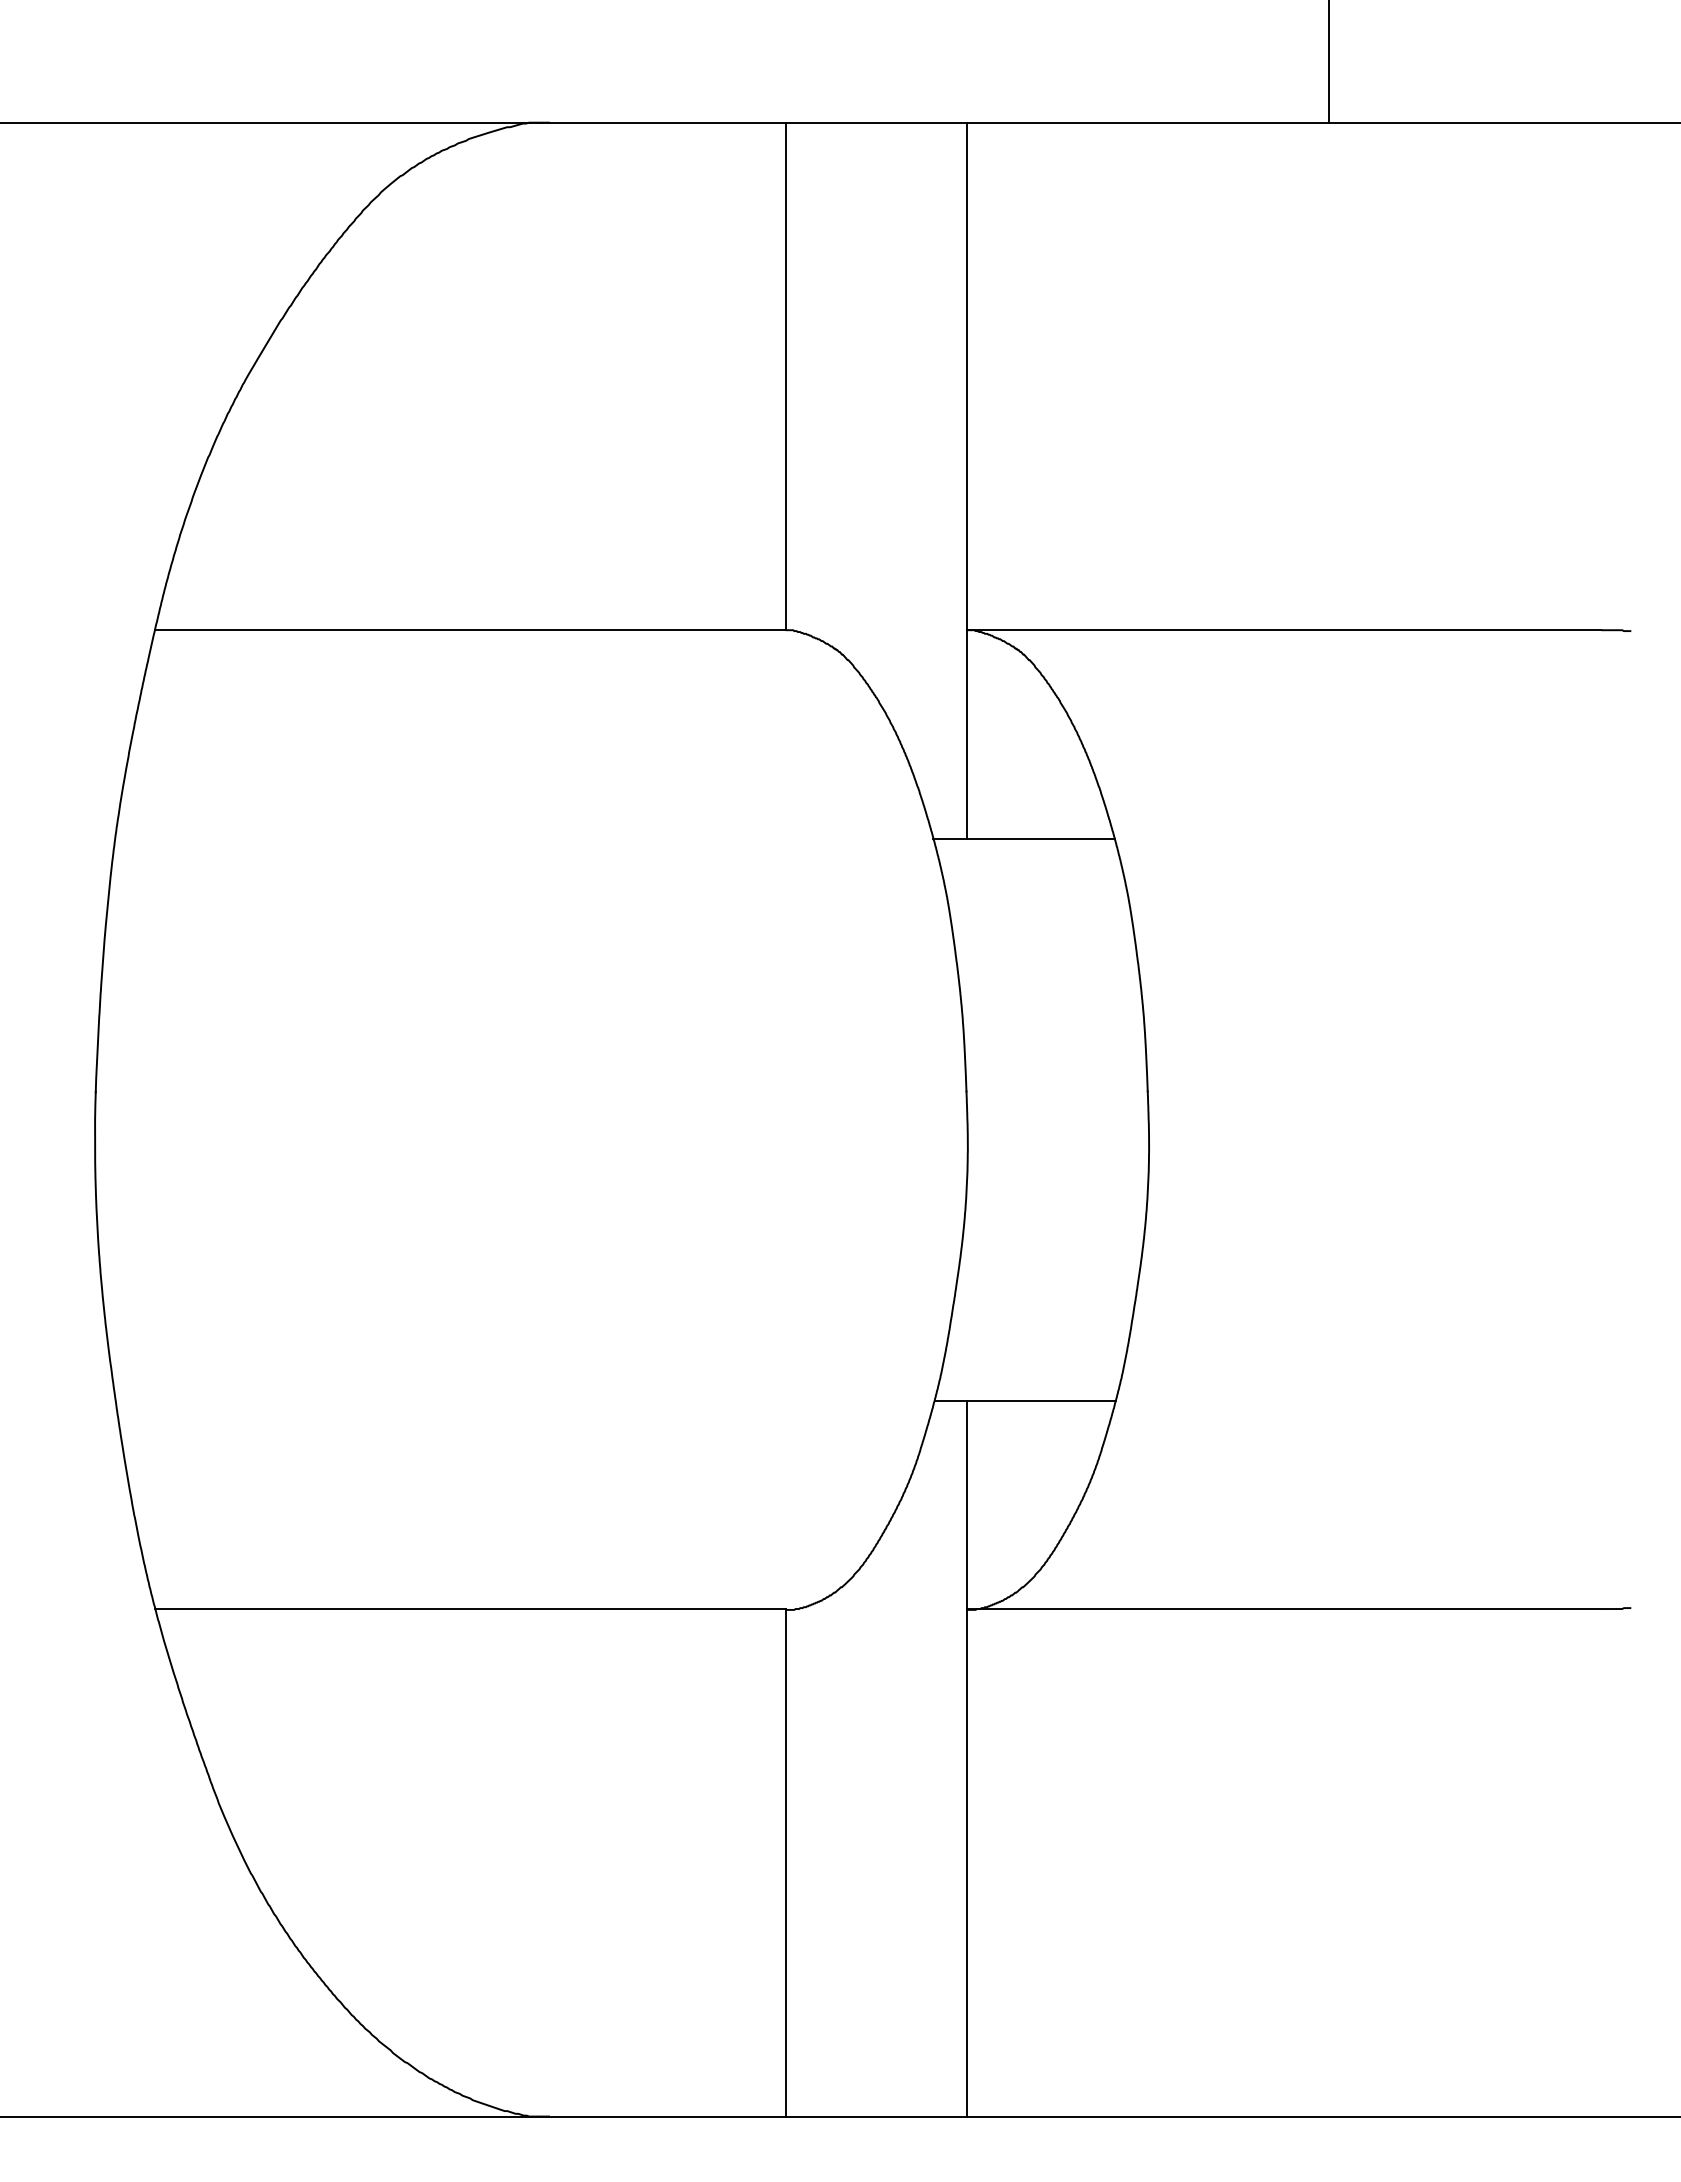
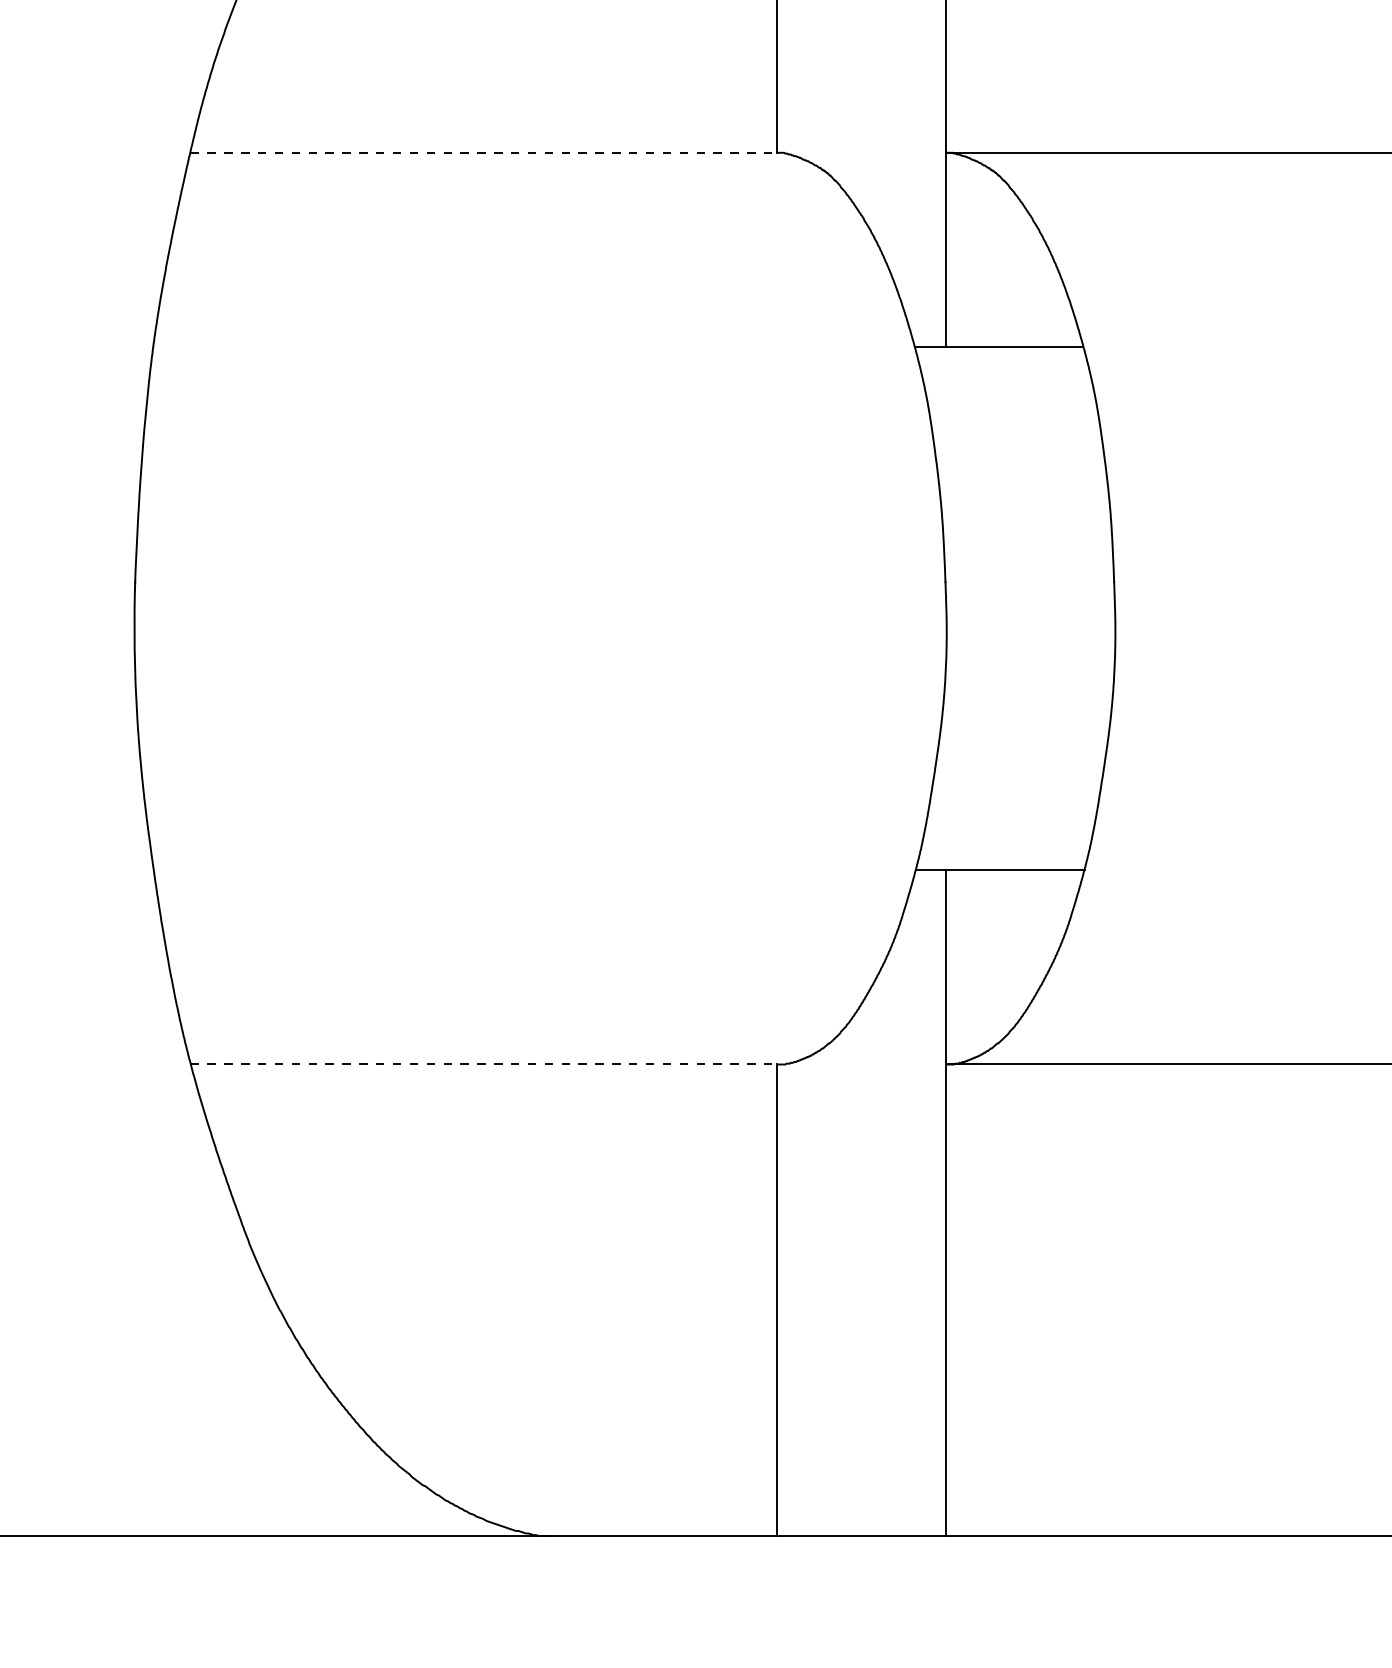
line: (470, 630) -> (483, 153), solid -> dashed
line: (470, 1609) -> (483, 1064), solid -> dashed

